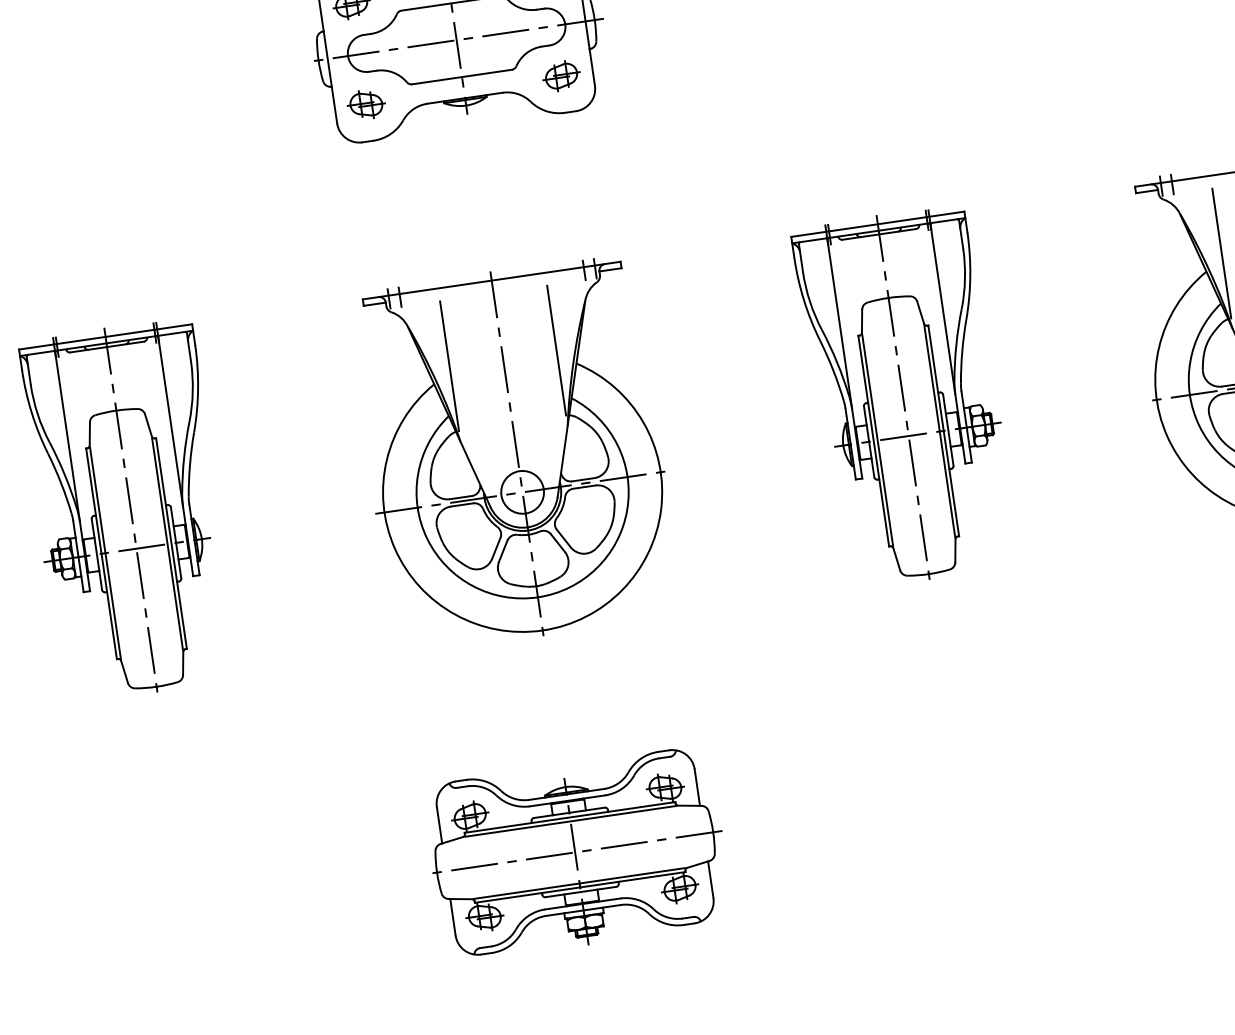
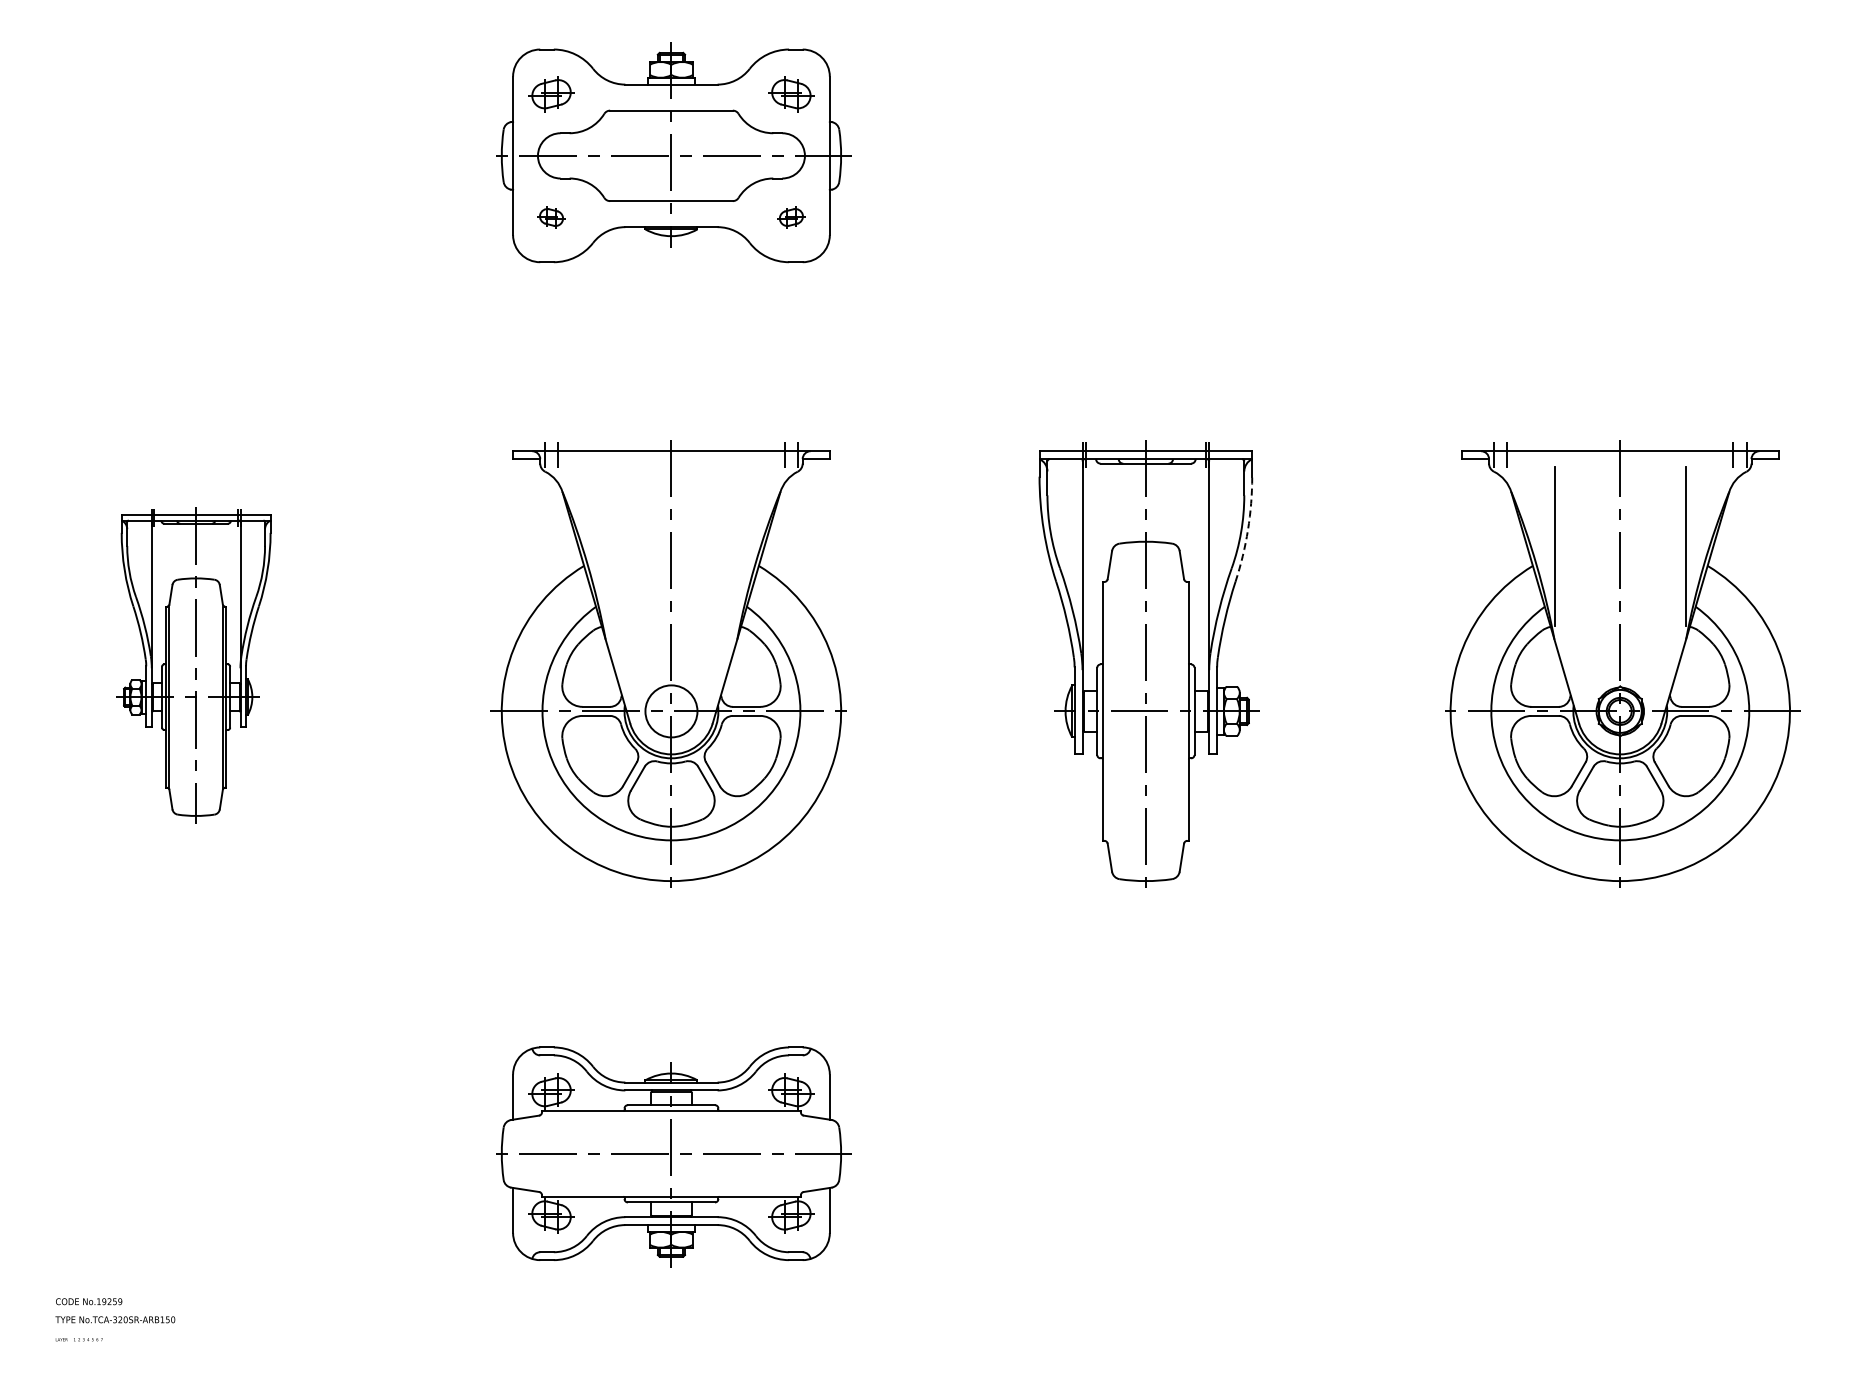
part: (561, 76) -> (791, 217), size x0.6
part: (366, 104) -> (551, 217), size x0.6
arc: (970, 275) -> (1248, 529), solid -> dashed
line: (556, 350) -> (737, 546), removed
line: (449, 365) -> (605, 546), removed
line: (940, 430) -> (1184, 710), removed
line: (877, 439) -> (1107, 710), removed
part: (127, 510) -> (193, 663), size x0.7
line: (570, 821) -> (671, 1115), removed
line: (579, 883) -> (671, 1191), removed

